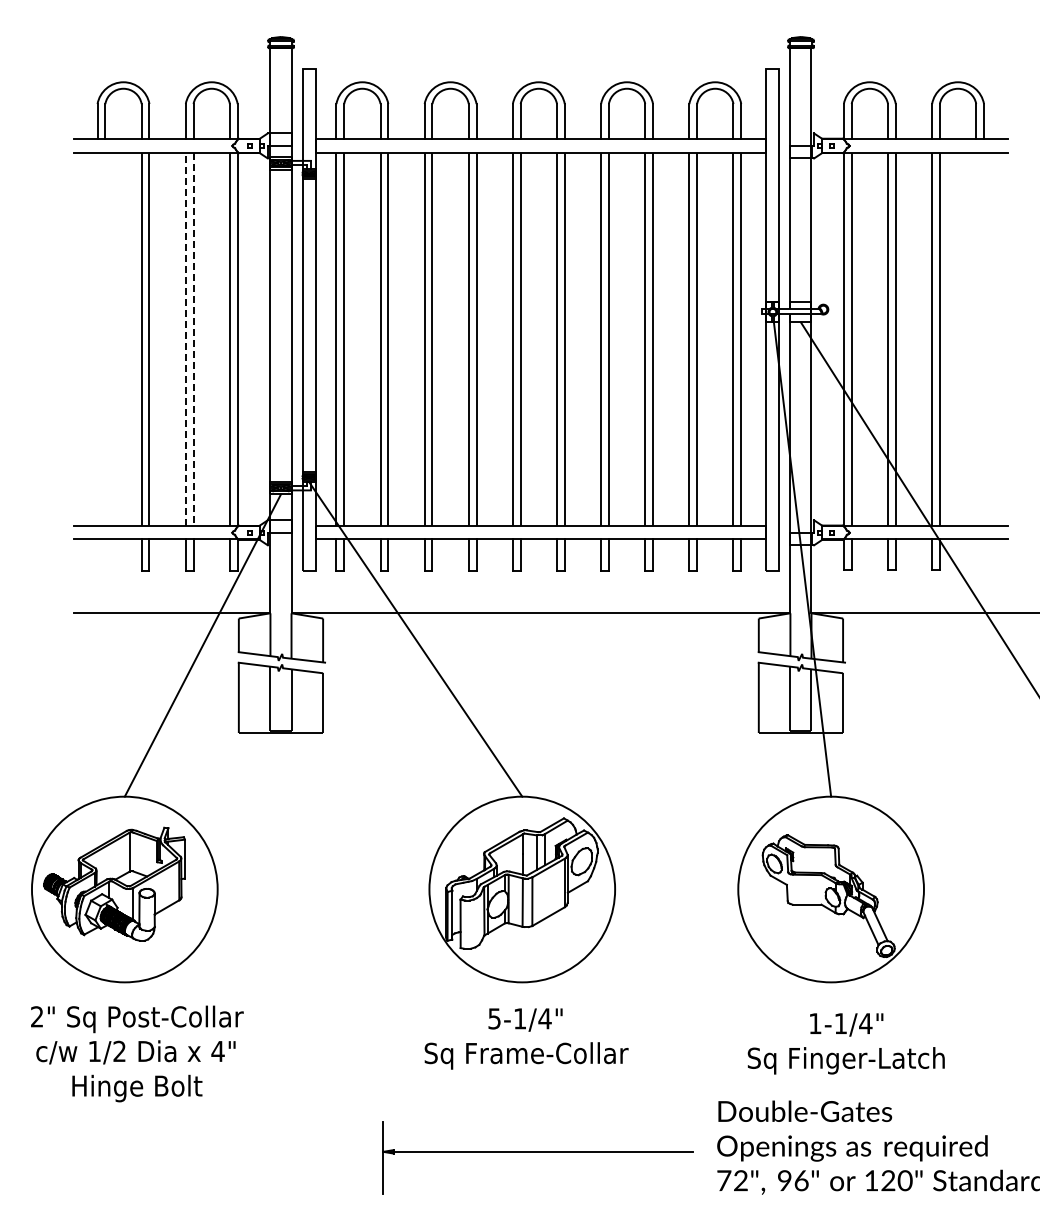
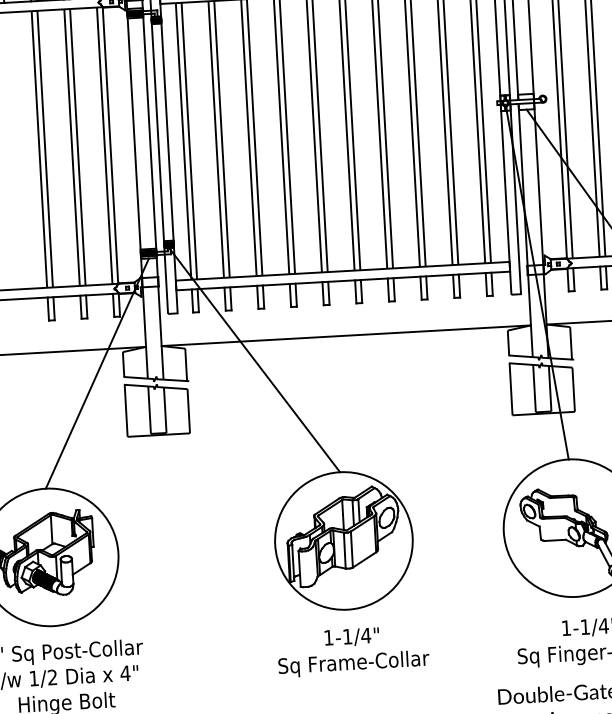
line: (185, 339) -> (71, 147), dashed -> solid
line: (193, 339) -> (77, 147), dashed -> solid
text: (494, 1018) -> (328, 637), 5-1/4" -> 1-1/4"

